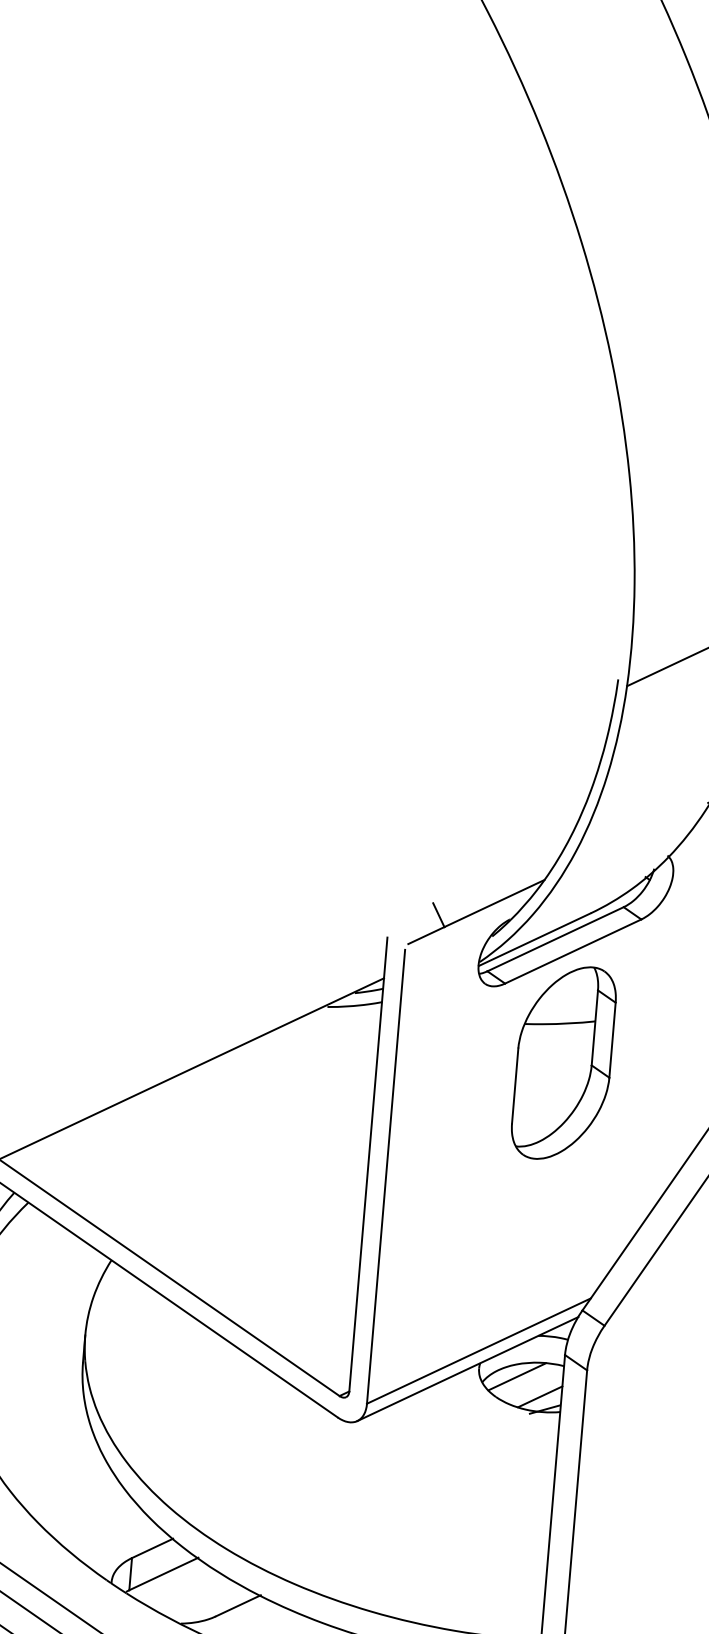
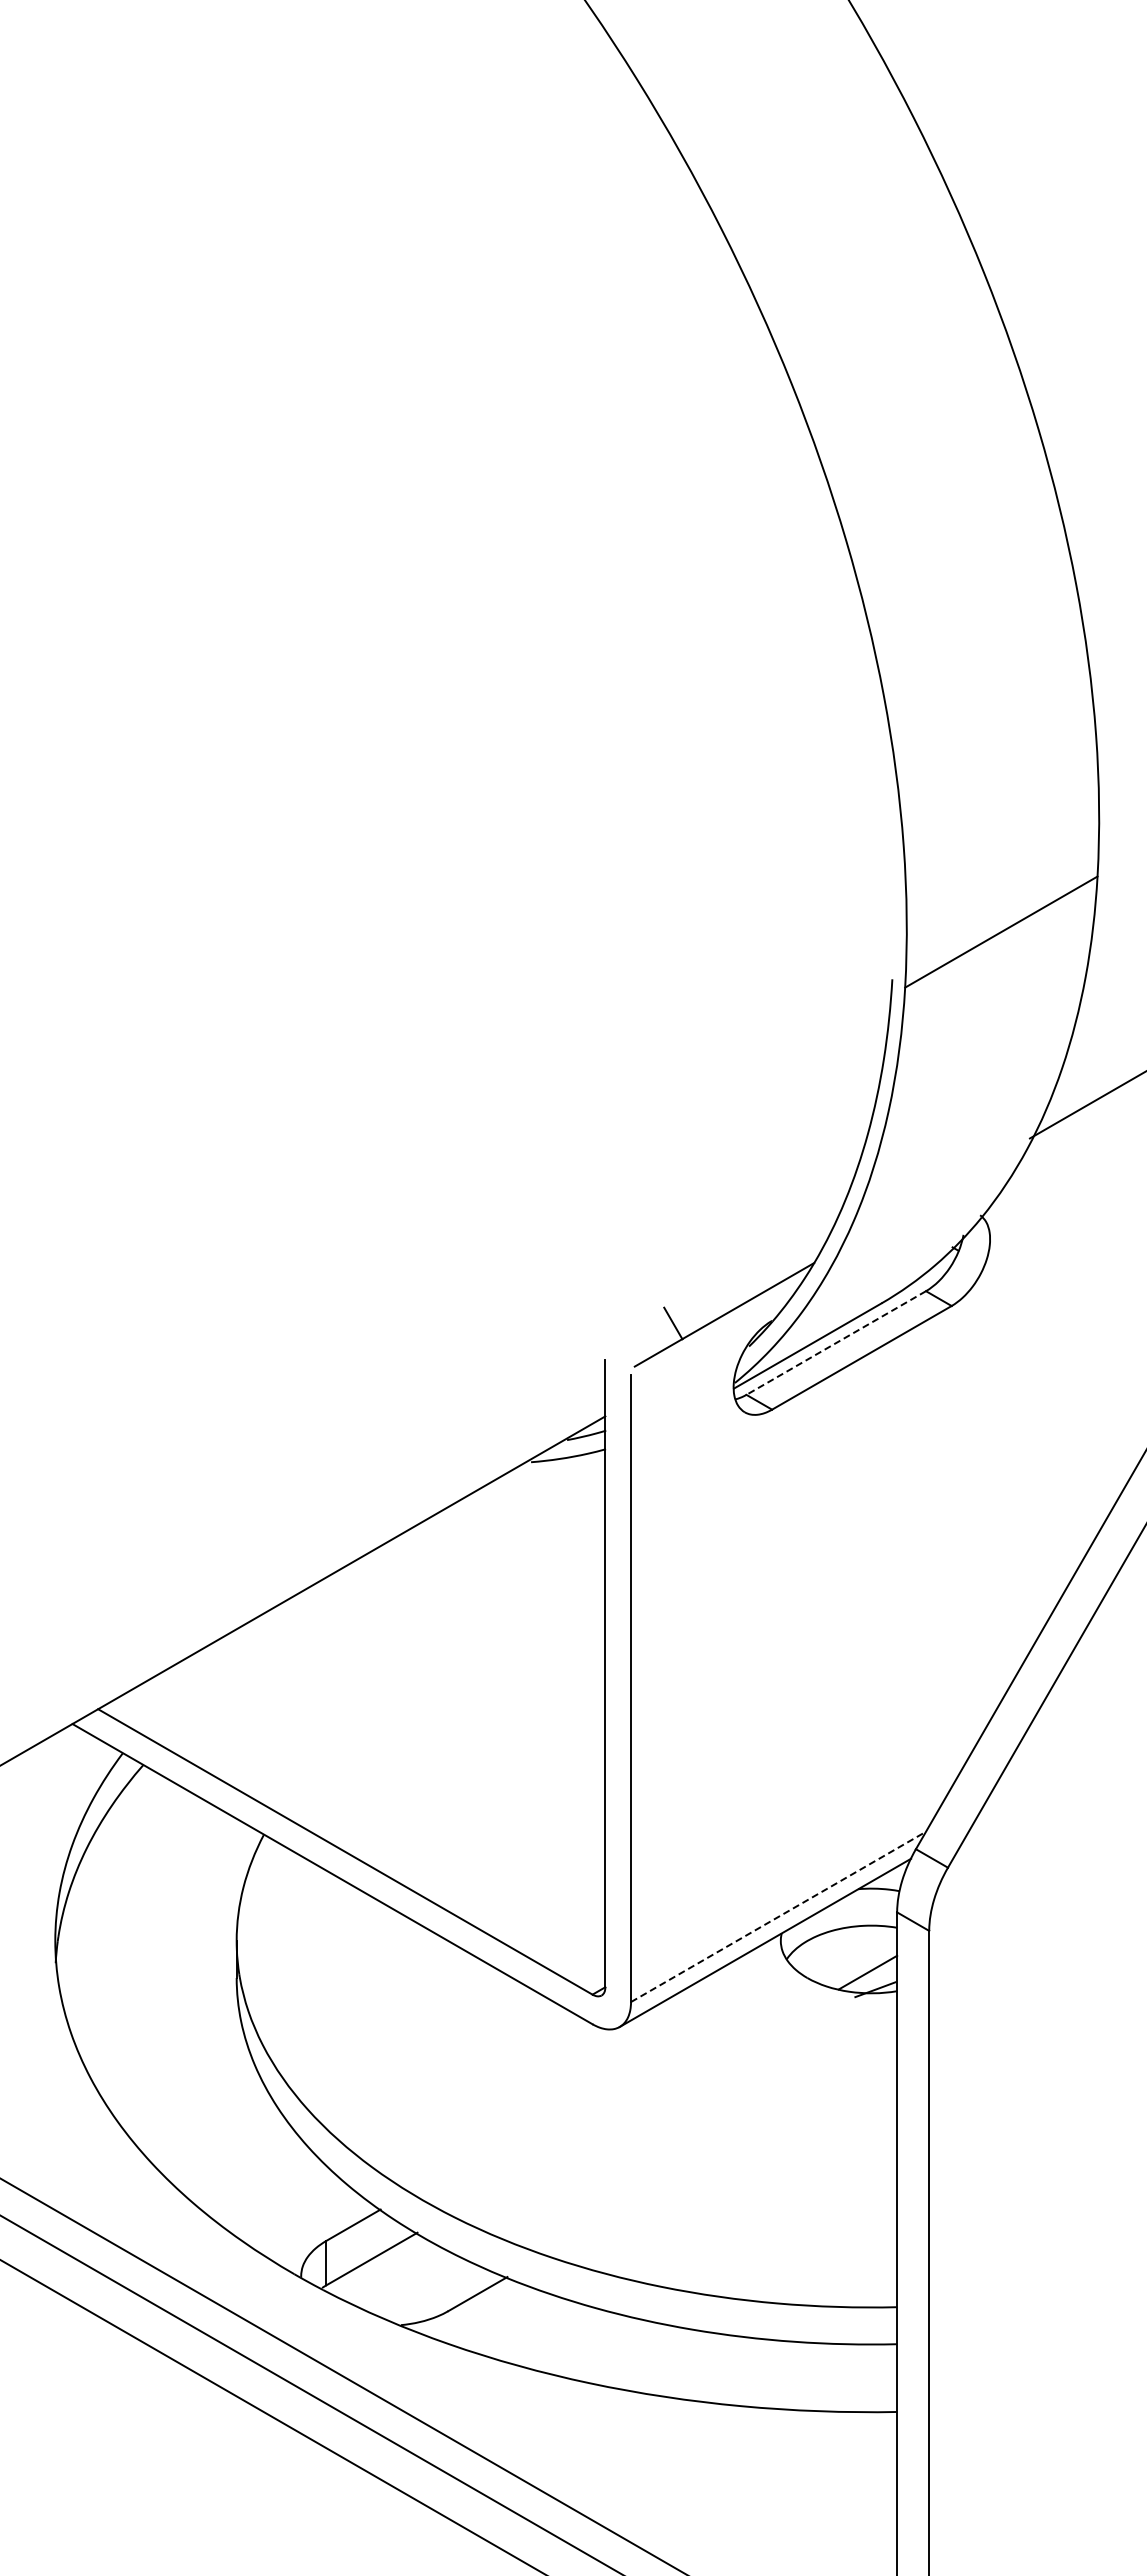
line: (555, 939) -> (836, 1343), solid -> dashed
part: (563, 1062) -> (861, 1511), removed
line: (478, 1350) -> (778, 1916), solid -> dashed
line: (517, 1376) -> (834, 1947), removed

